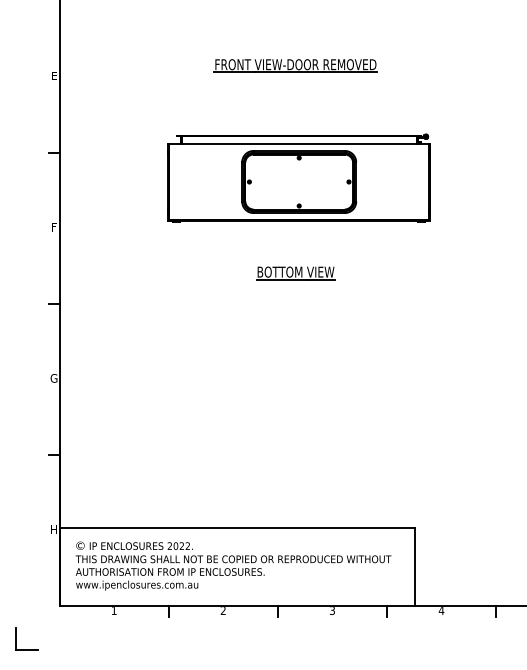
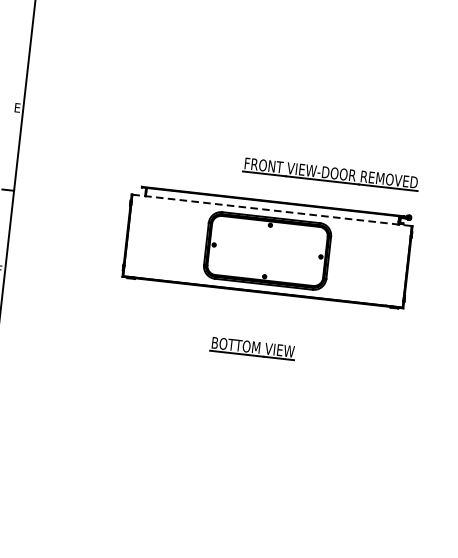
part: (295, 65) -> (330, 173), moved
line: (299, 144) -> (272, 210), solid -> dashed

